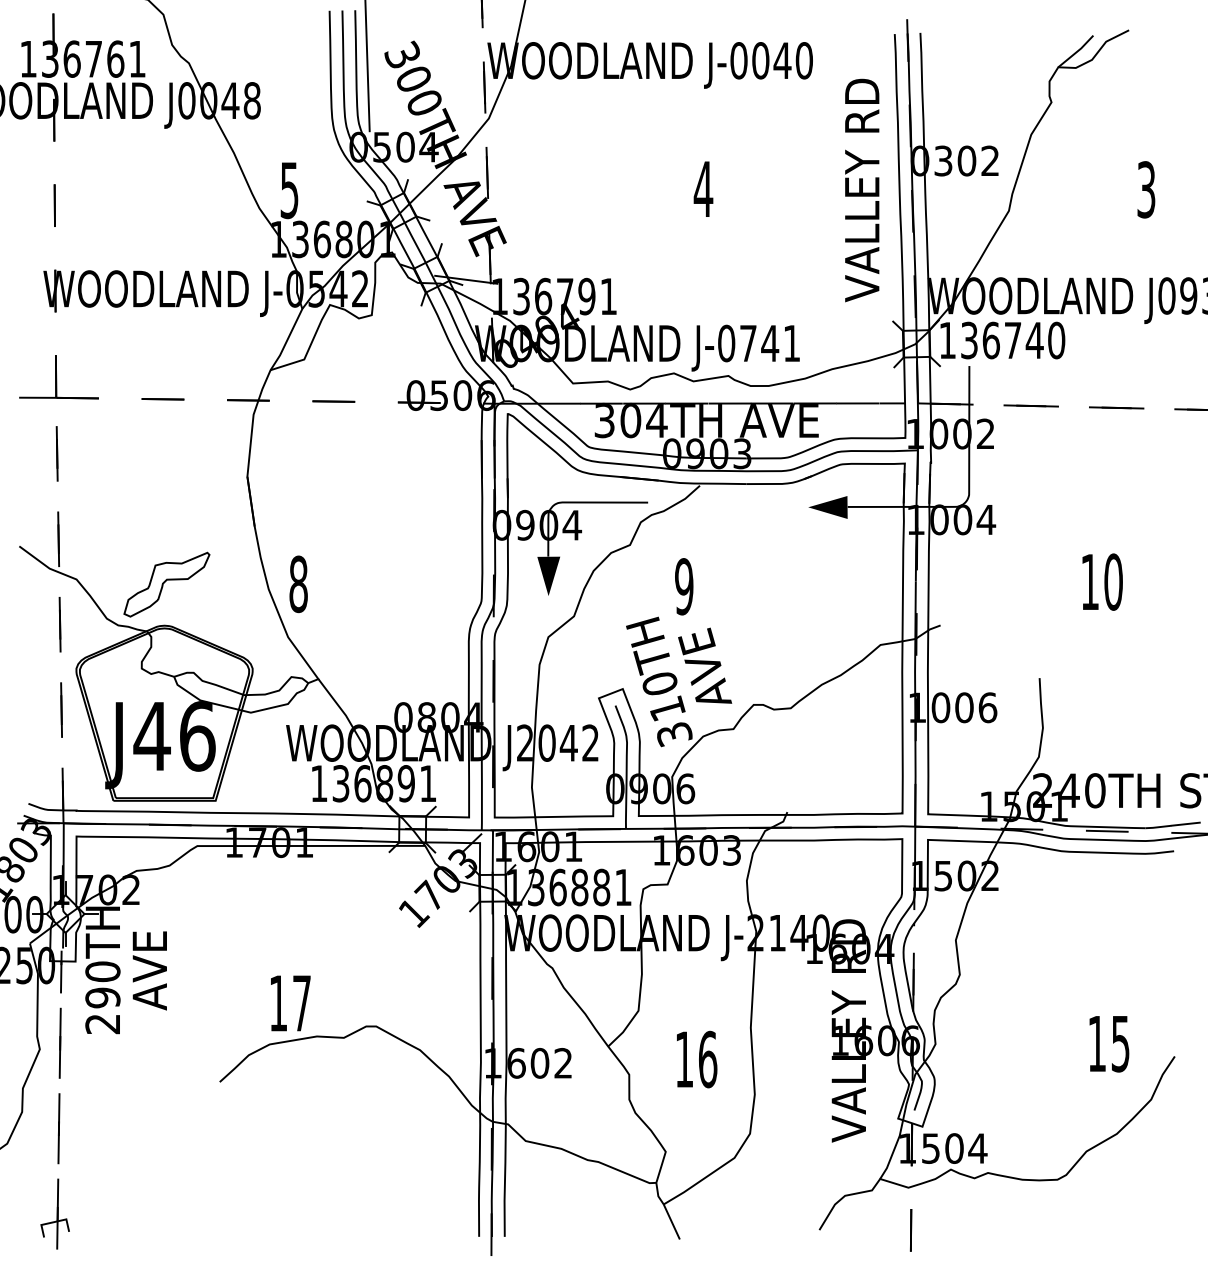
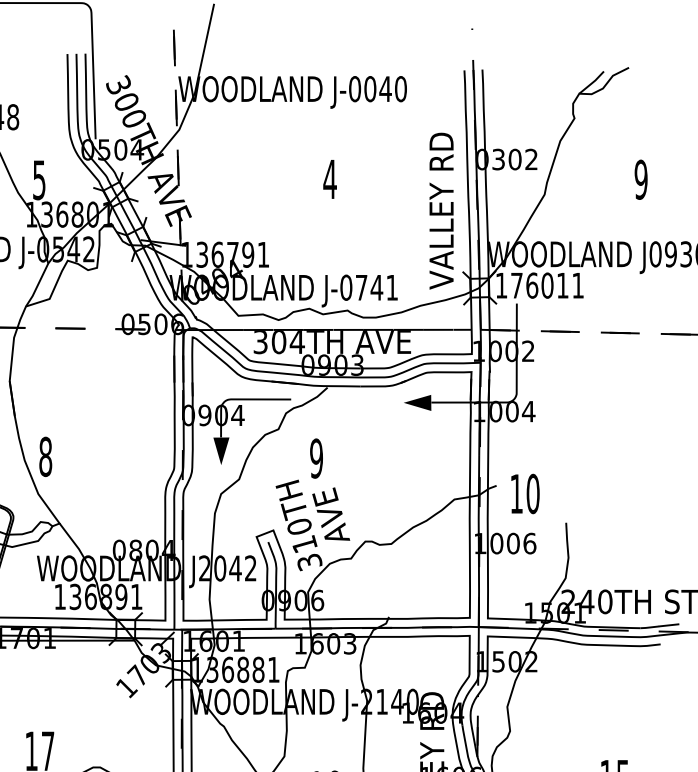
text: (1146, 189) -> (641, 179), 3 -> 9
text: (862, 190) -> (441, 211), moved
text: (1013, 340) -> (547, 285), 136740 -> 176011
text: (1102, 581) -> (525, 493), moved

